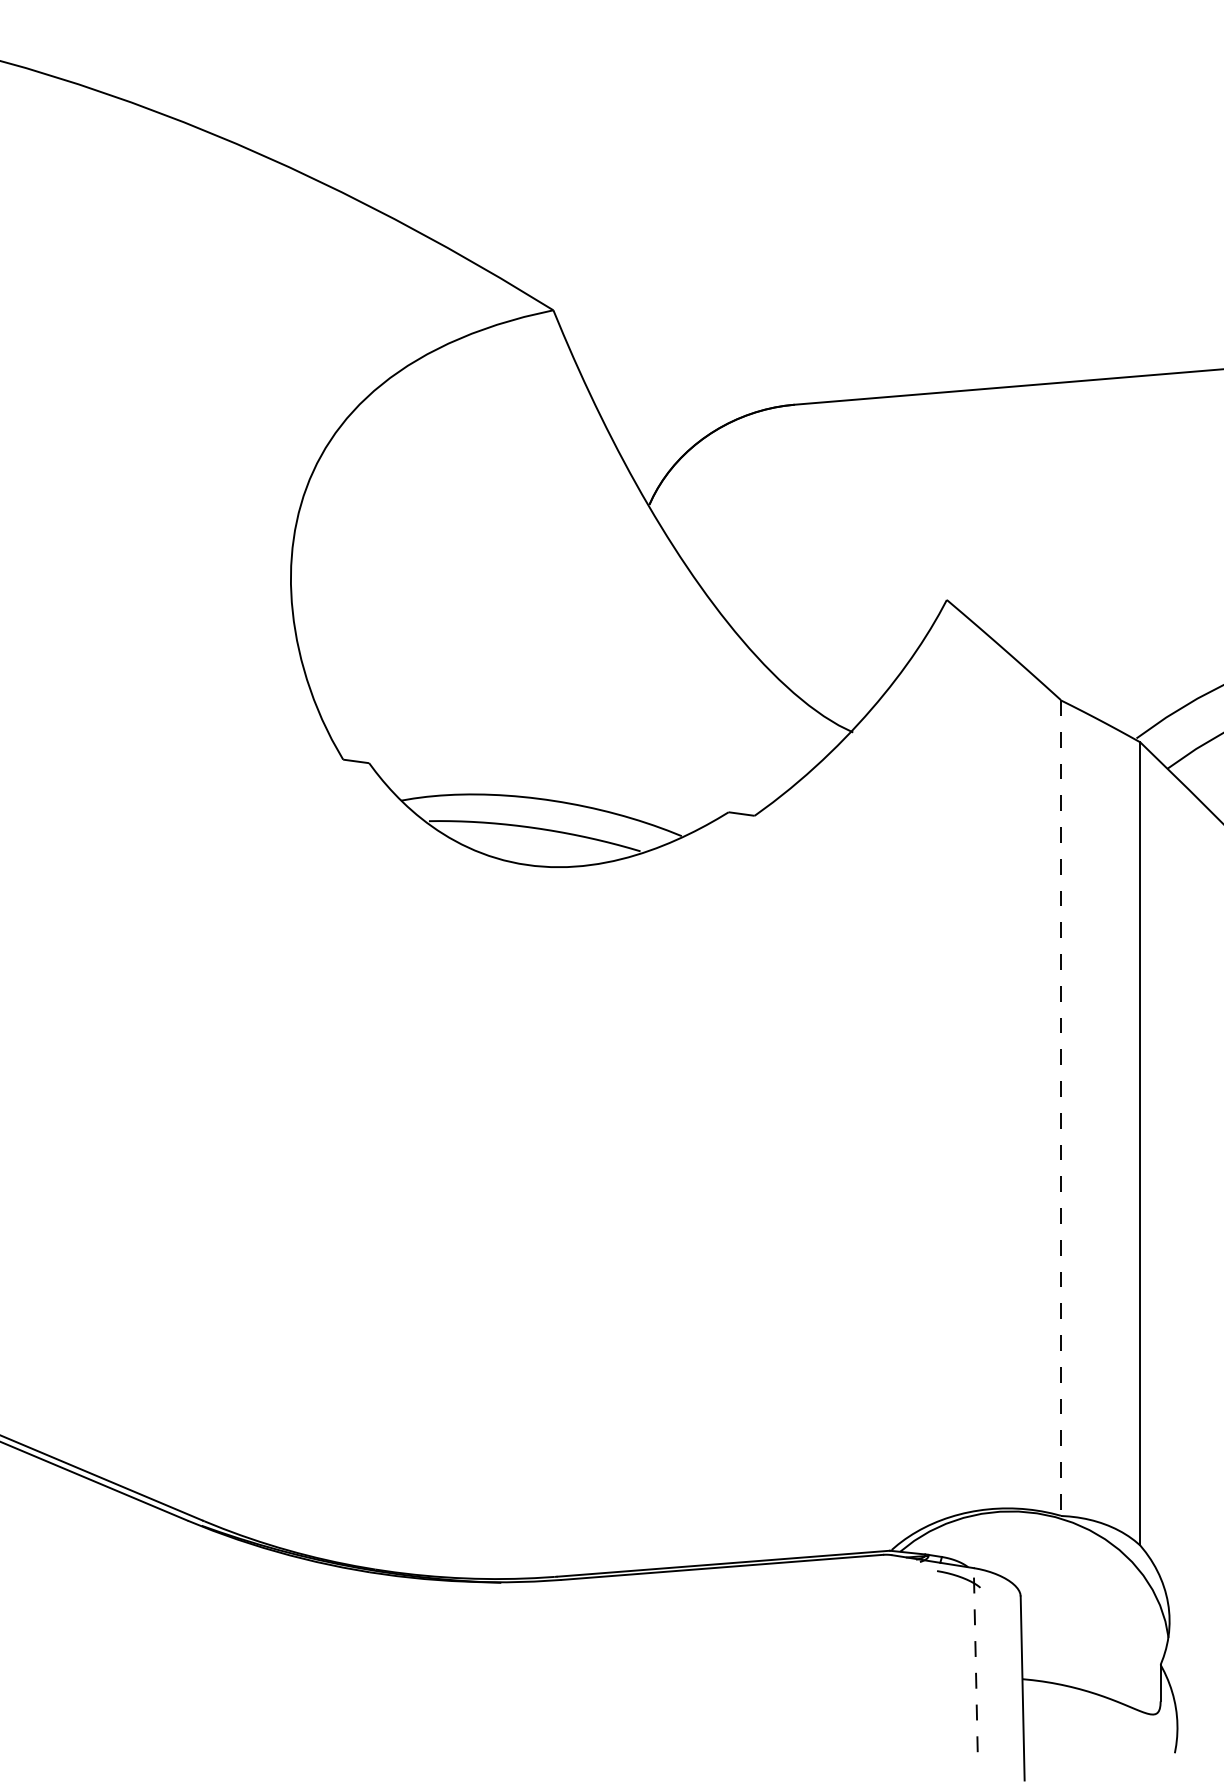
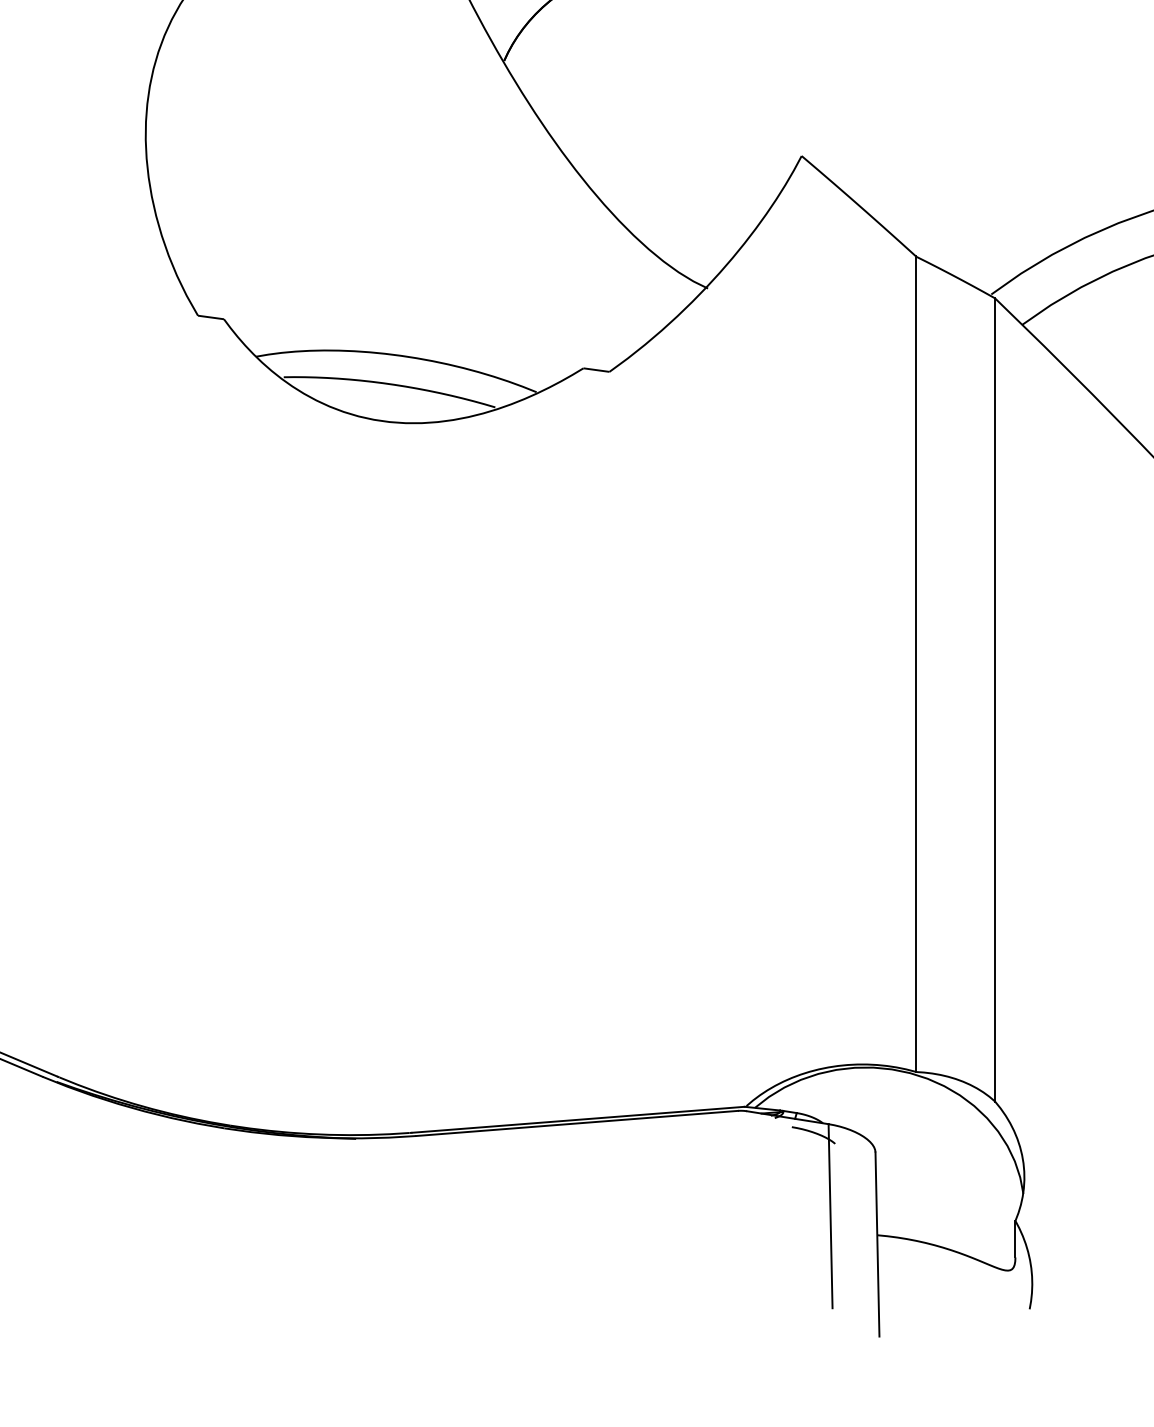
line: (1060, 1107) -> (915, 663), dashed -> solid
line: (975, 1659) -> (830, 1215), dashed -> solid

